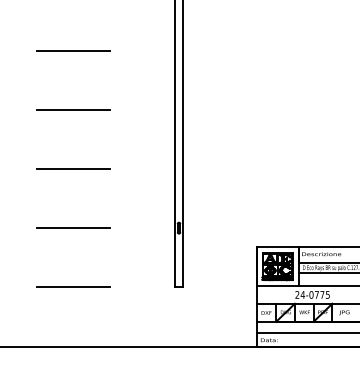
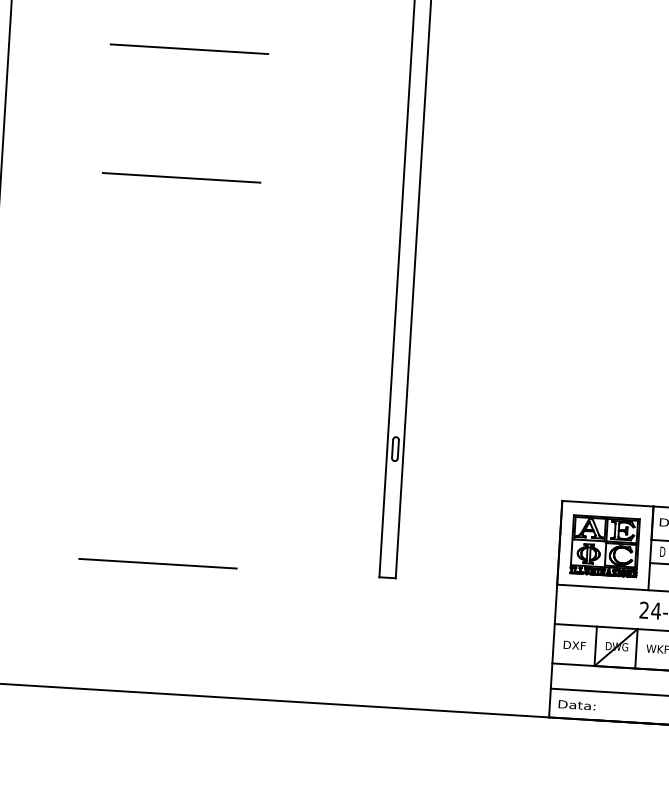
line: (73, 168) -> (173, 305), removed
line: (73, 227) -> (165, 433), removed

